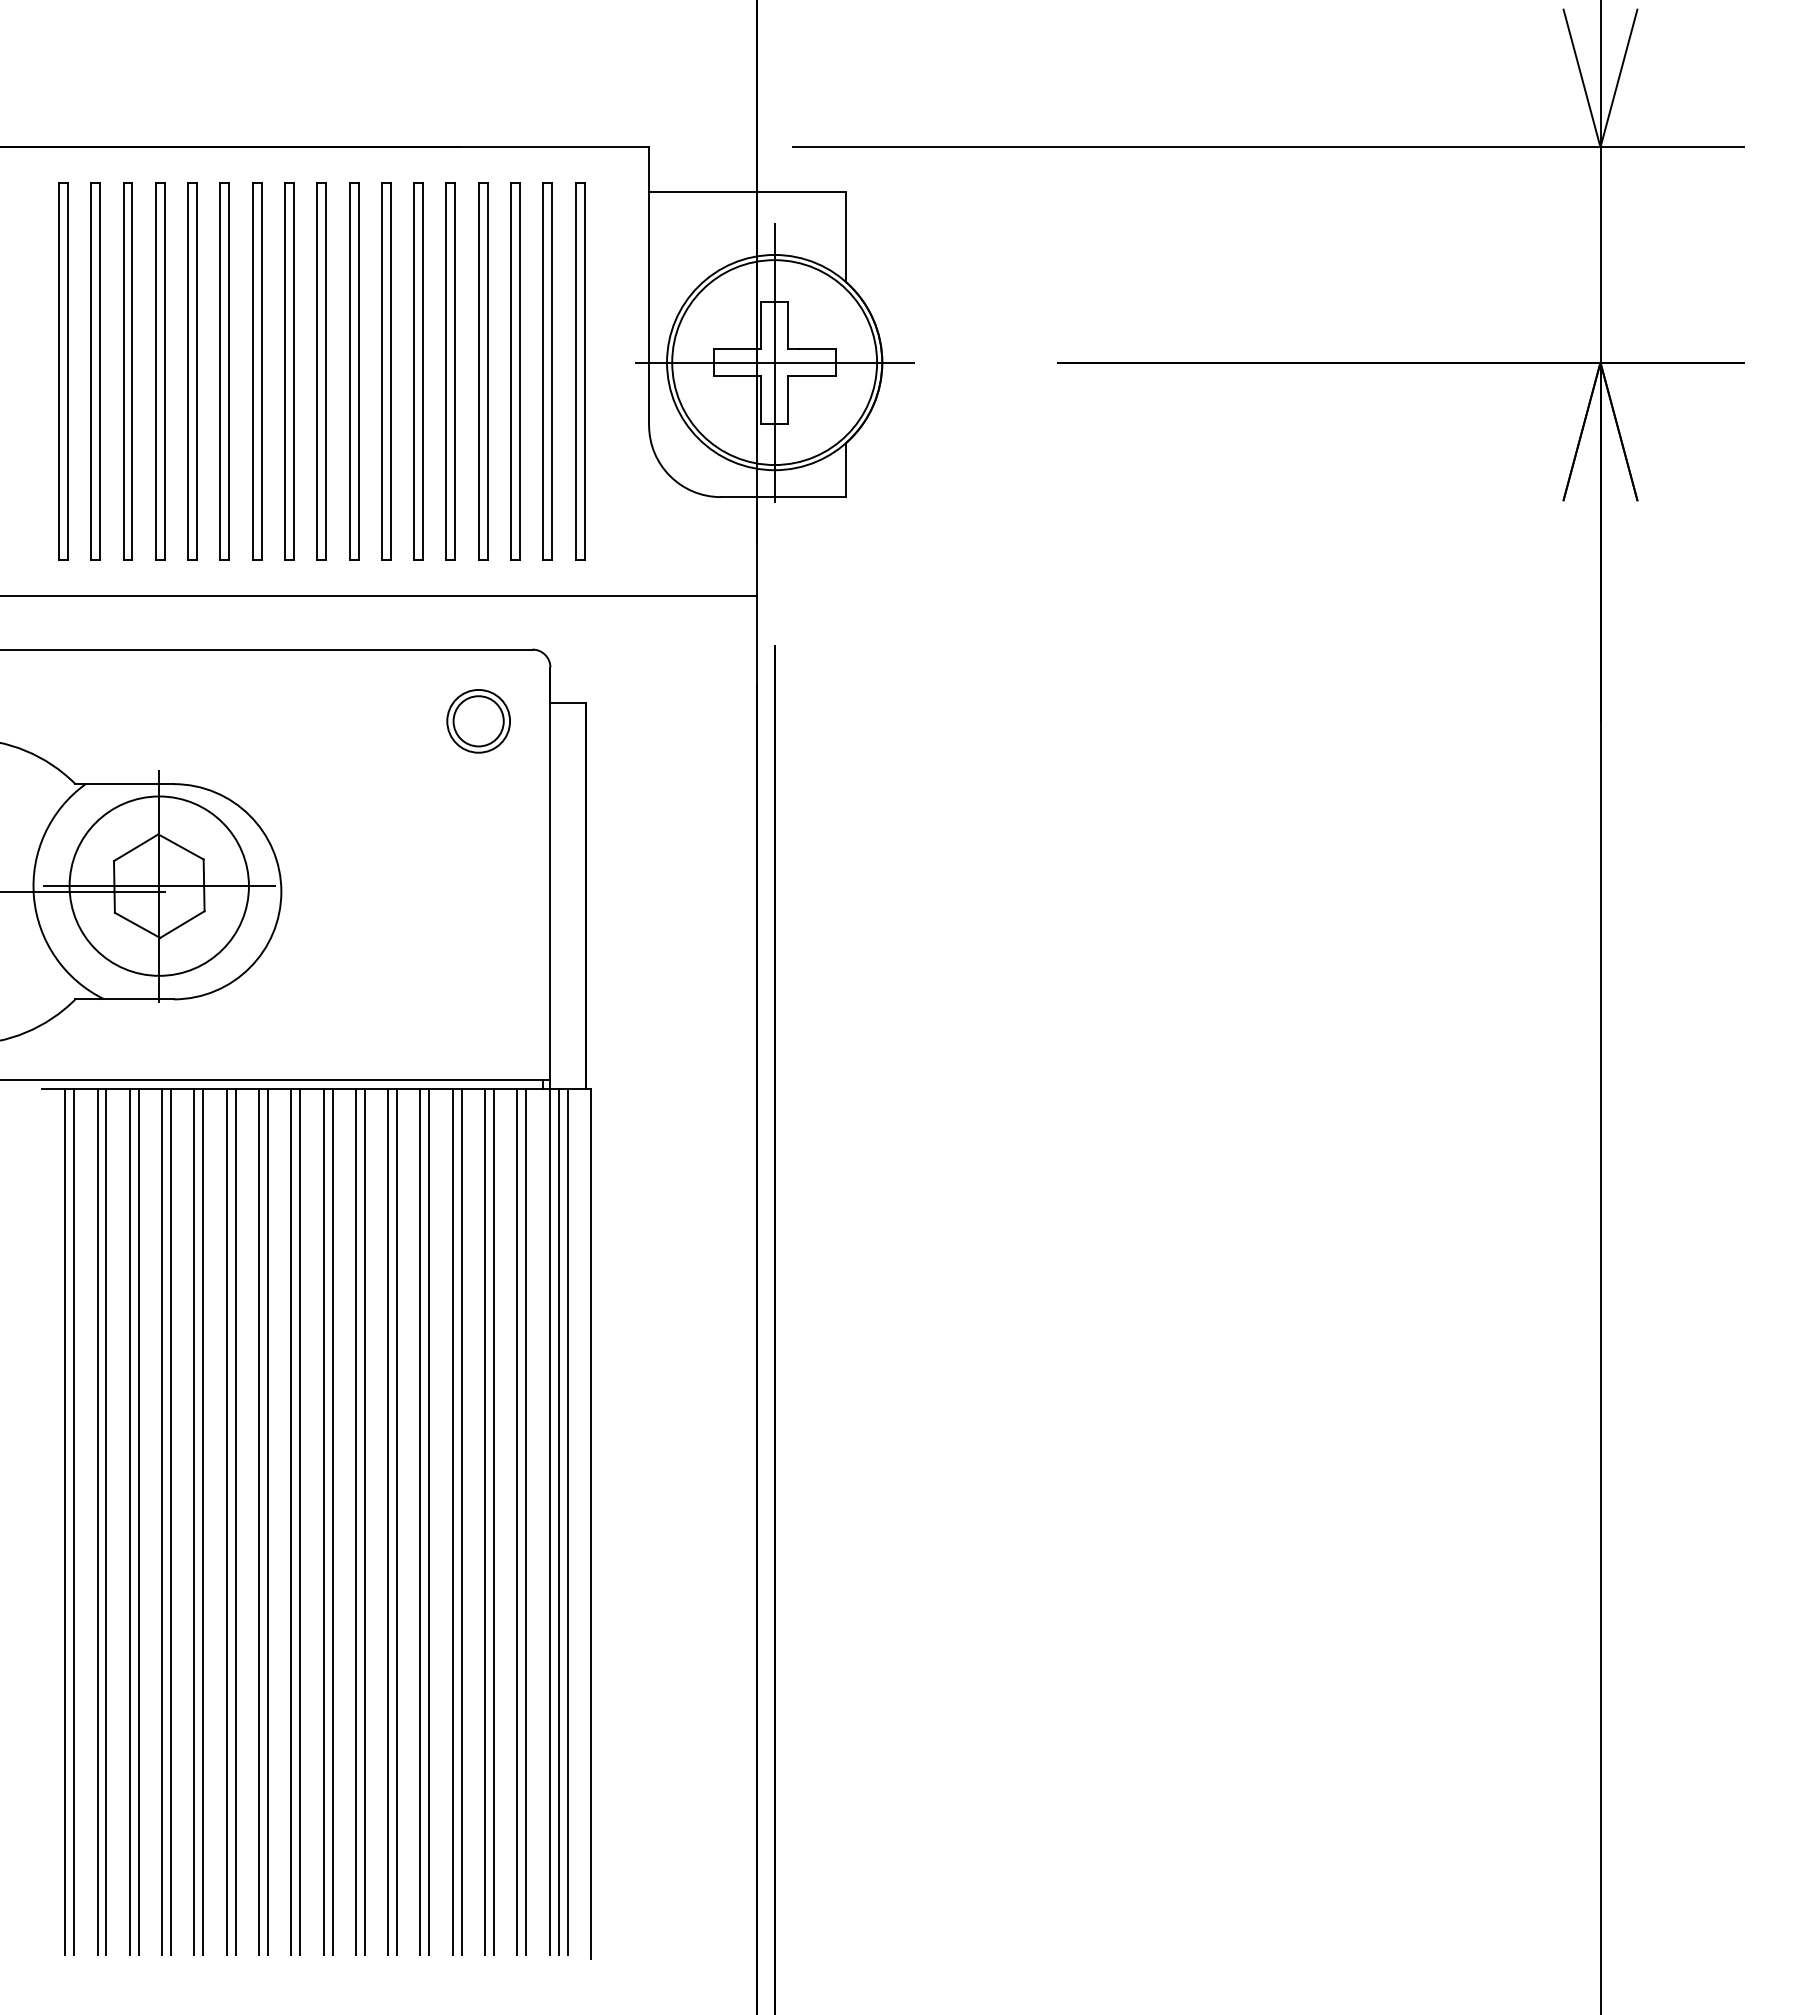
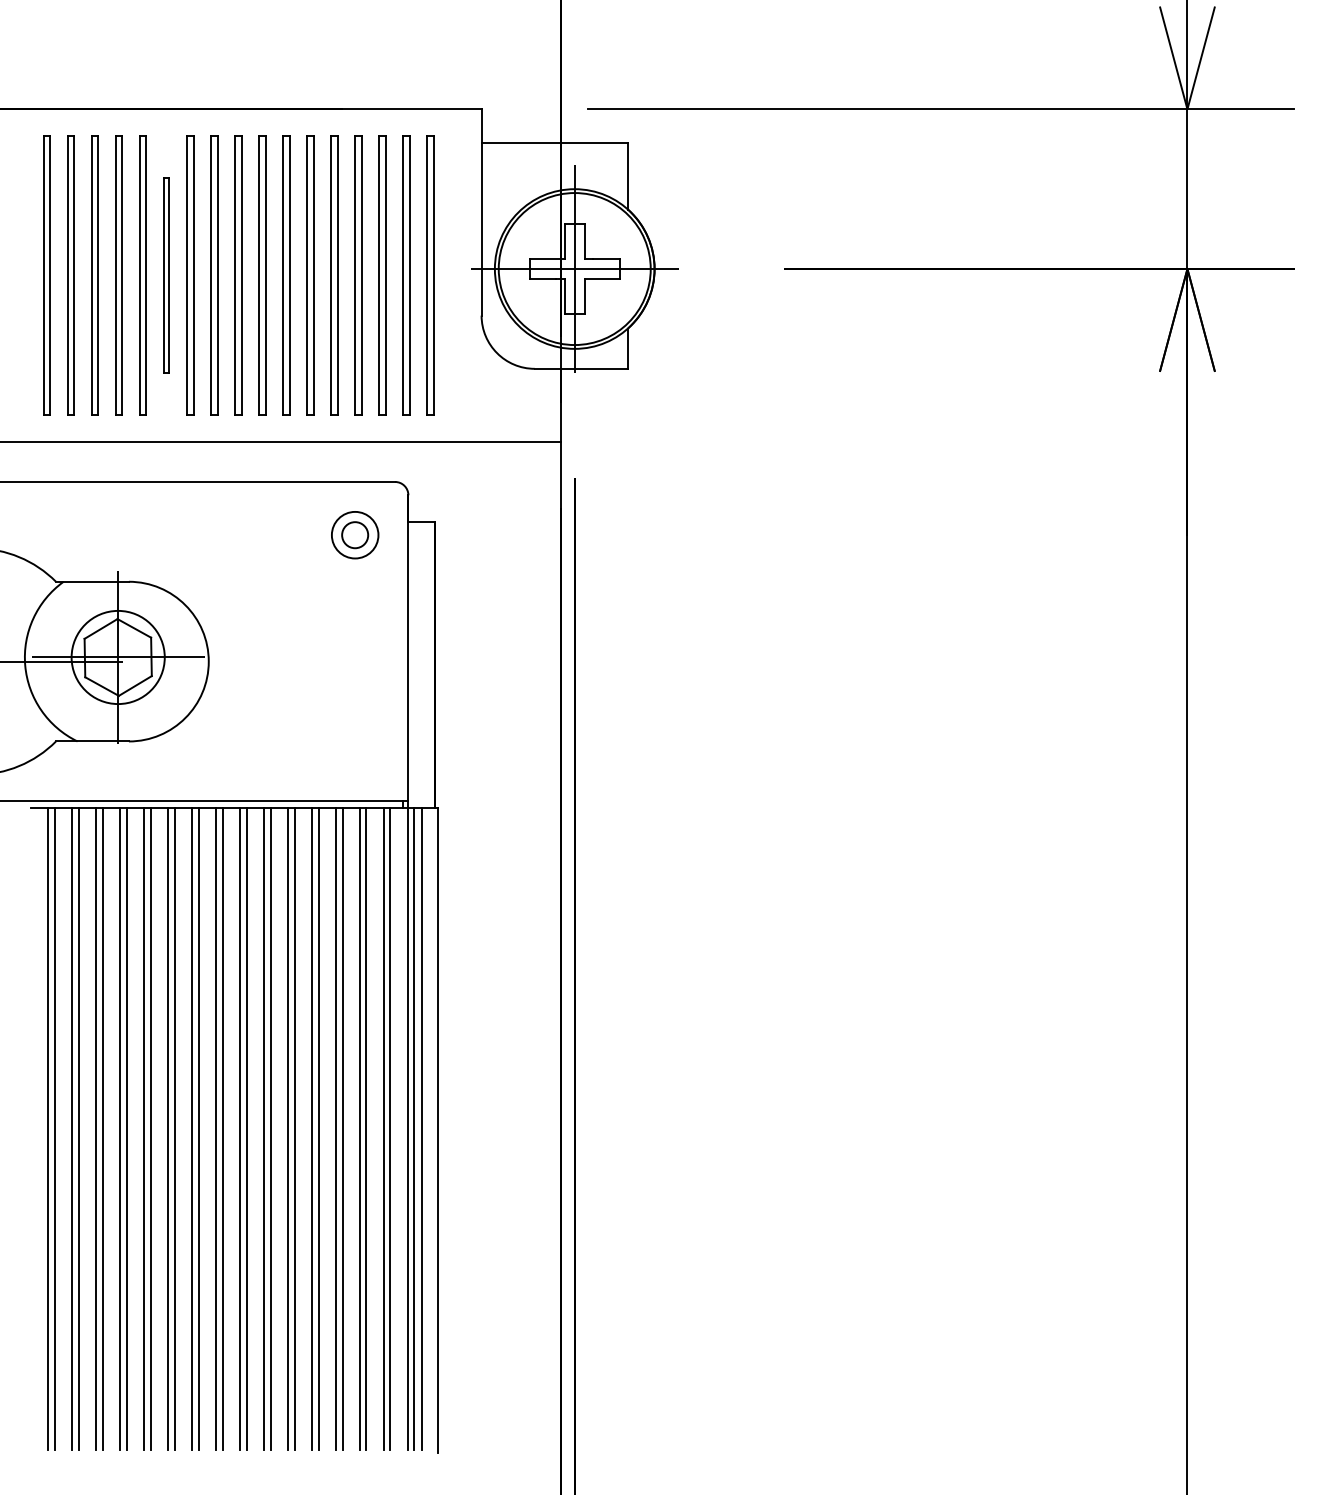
part: (224, 371) -> (166, 275), size x0.7
circle: (478, 721) -> (355, 535), size x0.7
circle: (158, 885) -> (117, 656), size x0.7

